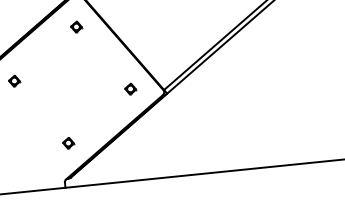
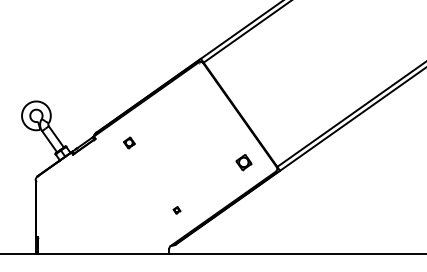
part: (76, 27) -> (196, 95), removed
part: (130, 88) -> (244, 162), size x1.4
part: (68, 143) -> (176, 210), size x0.6

